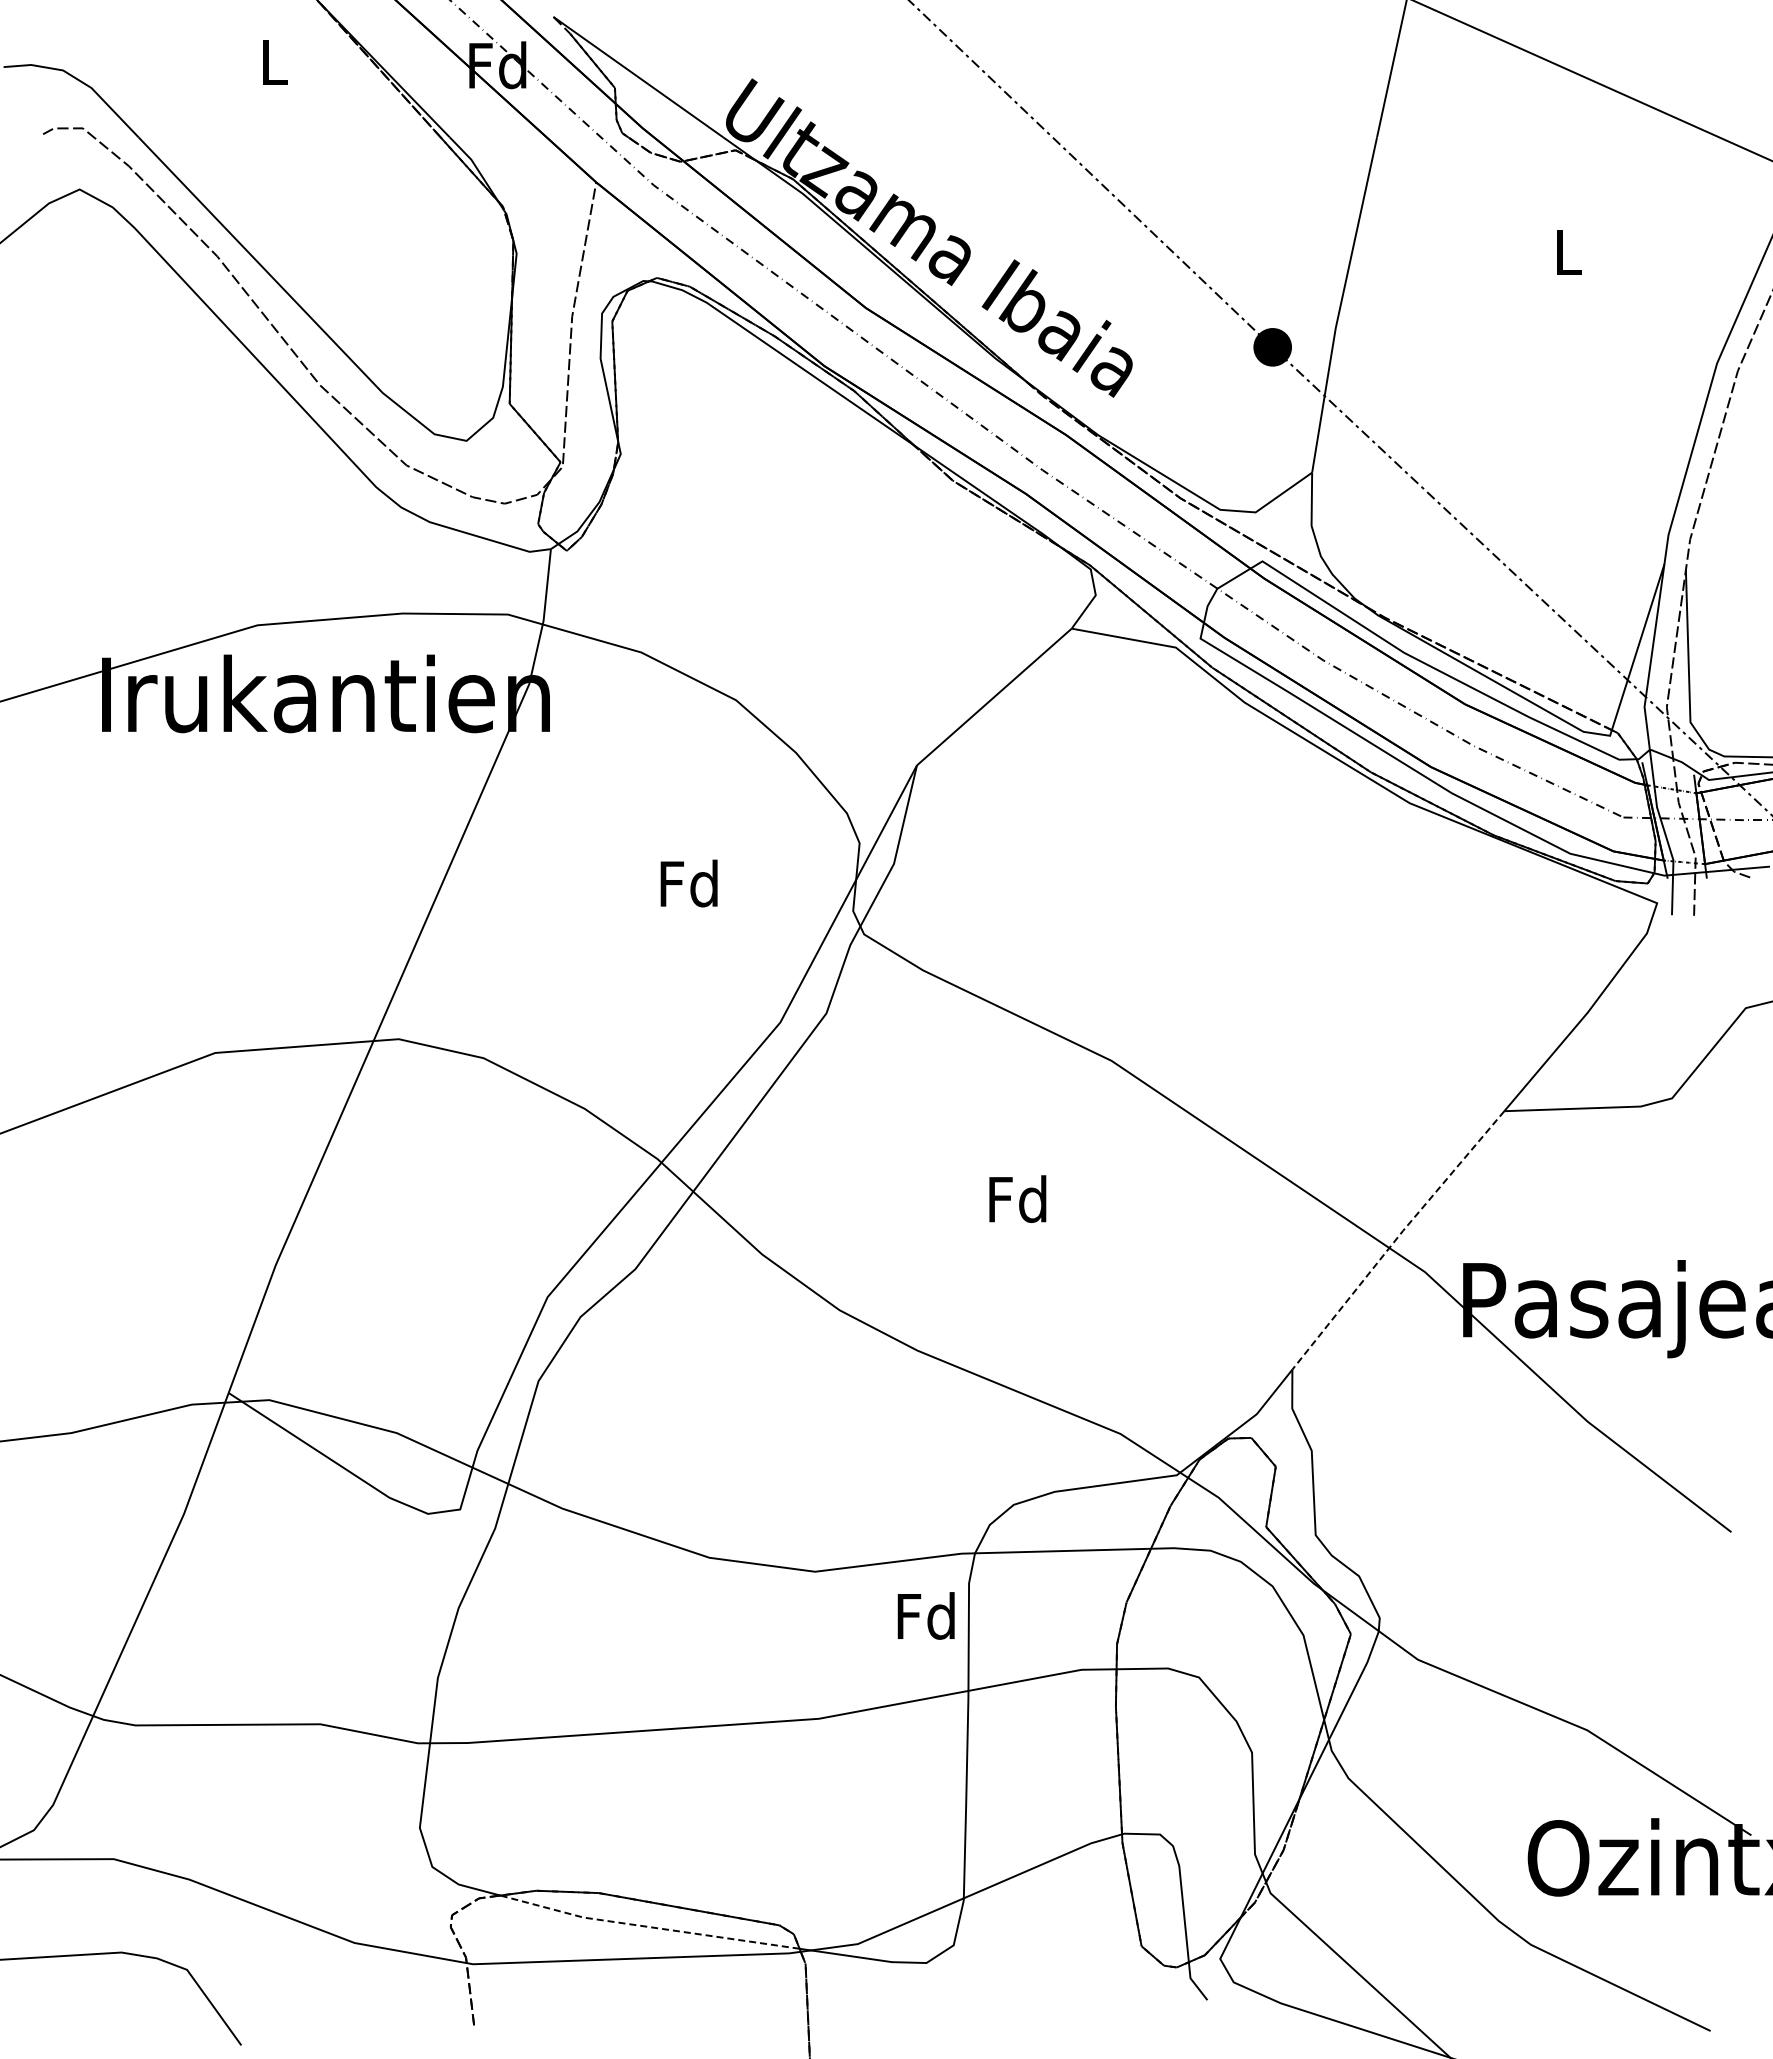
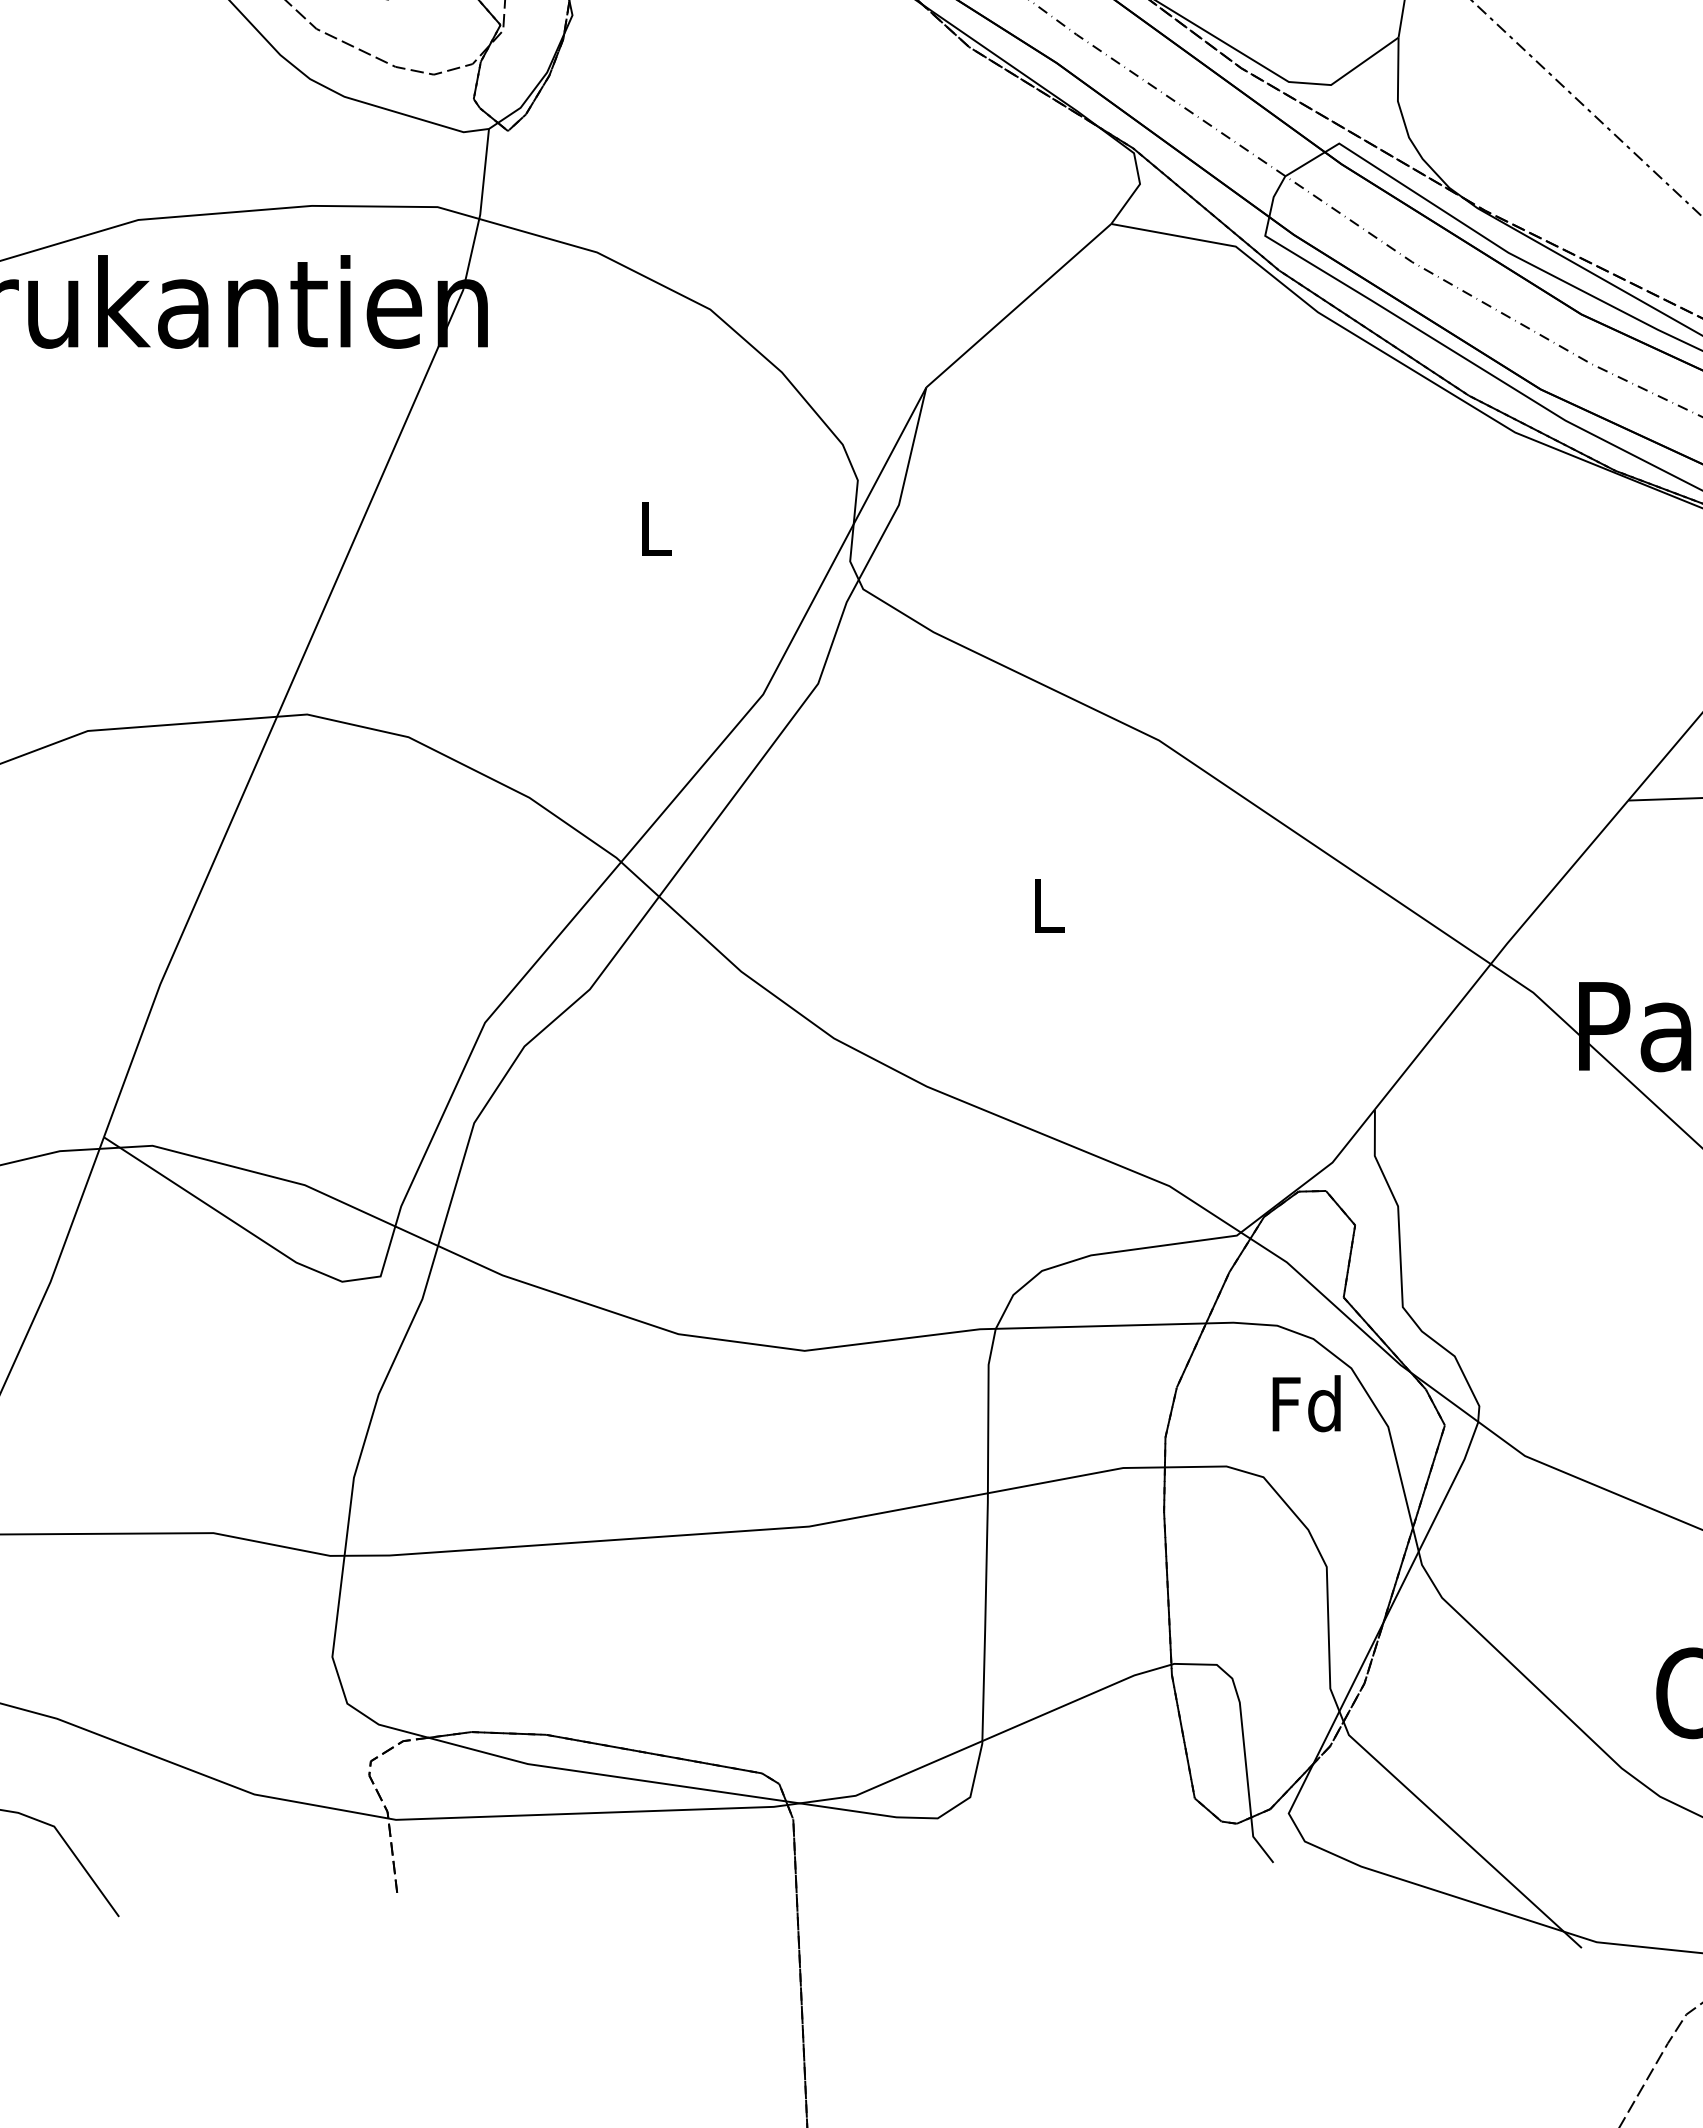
text: (688, 883) -> (653, 528), Fd -> L
text: (1017, 1198) -> (1046, 904), Fd -> L
line: (1396, 1238) -> (1499, 952), dashed -> solid
text: (925, 1615) -> (1305, 1403), moved
line: (647, 1926) -> (604, 1774), dashed -> solid

